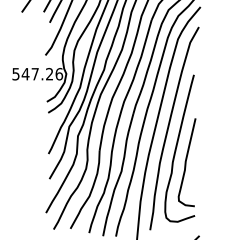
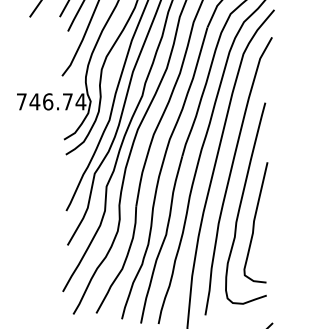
text: (37, 73) -> (51, 101), 547.26 -> 746.74

